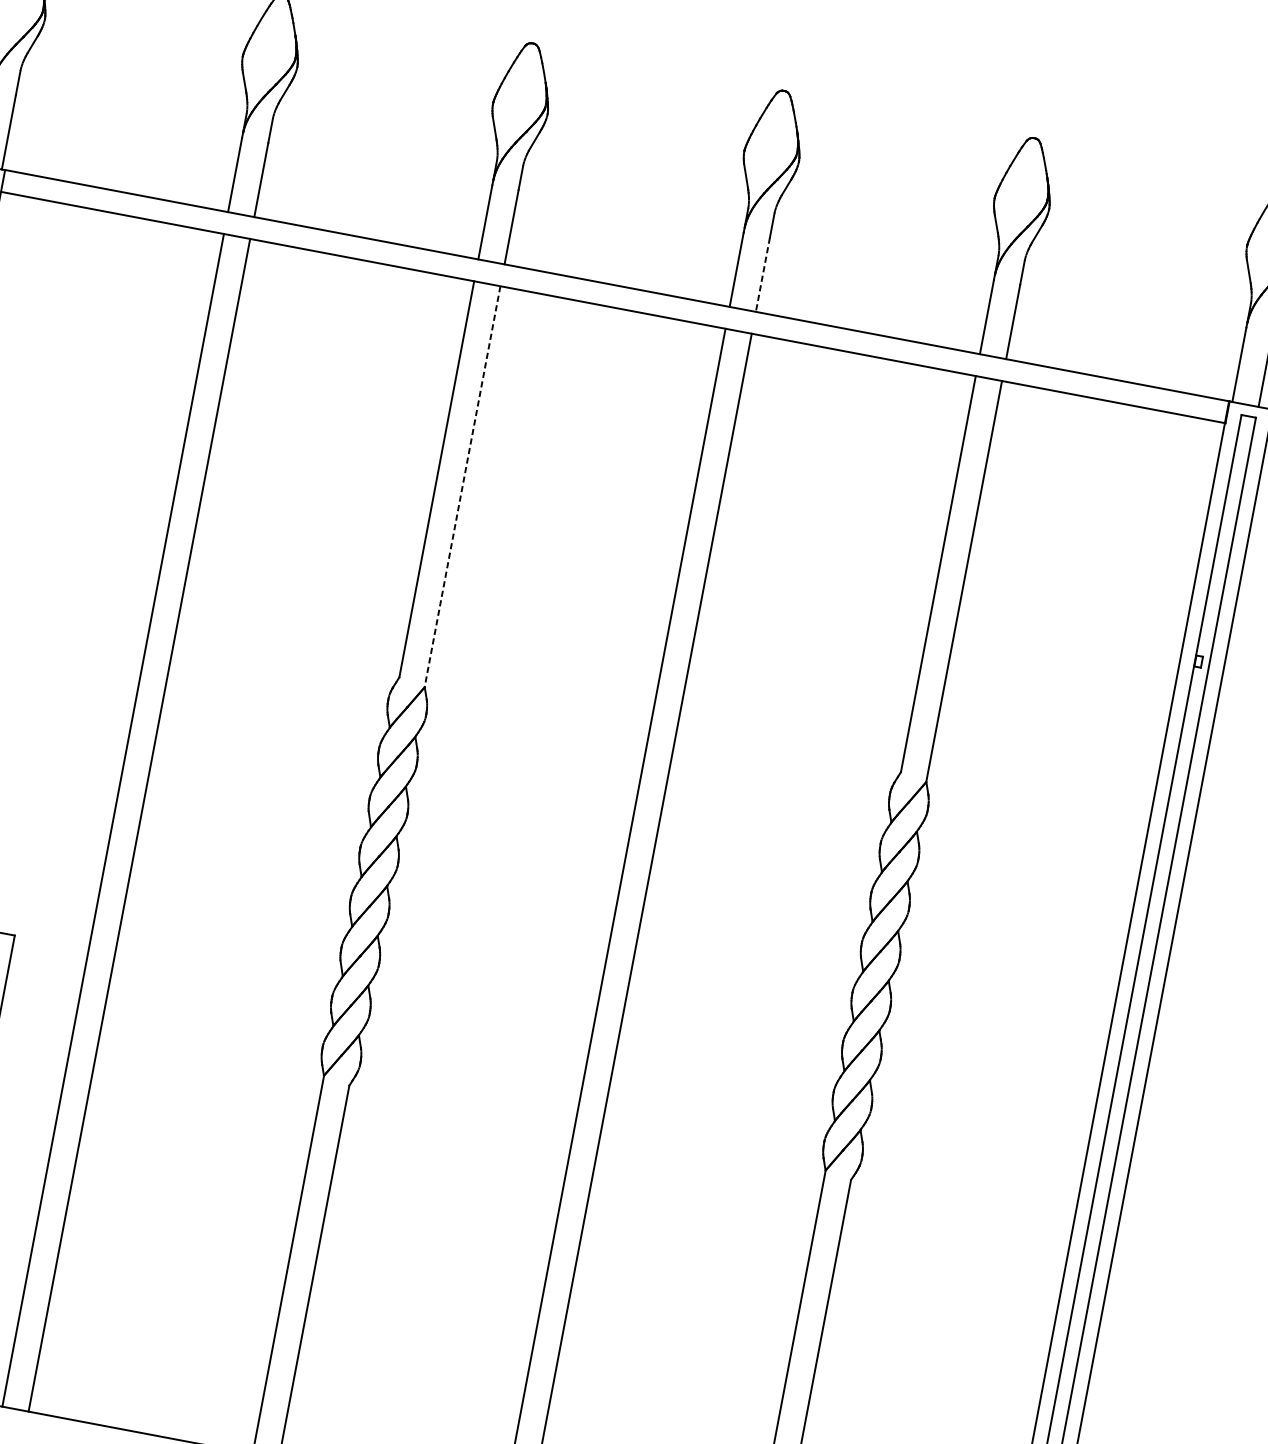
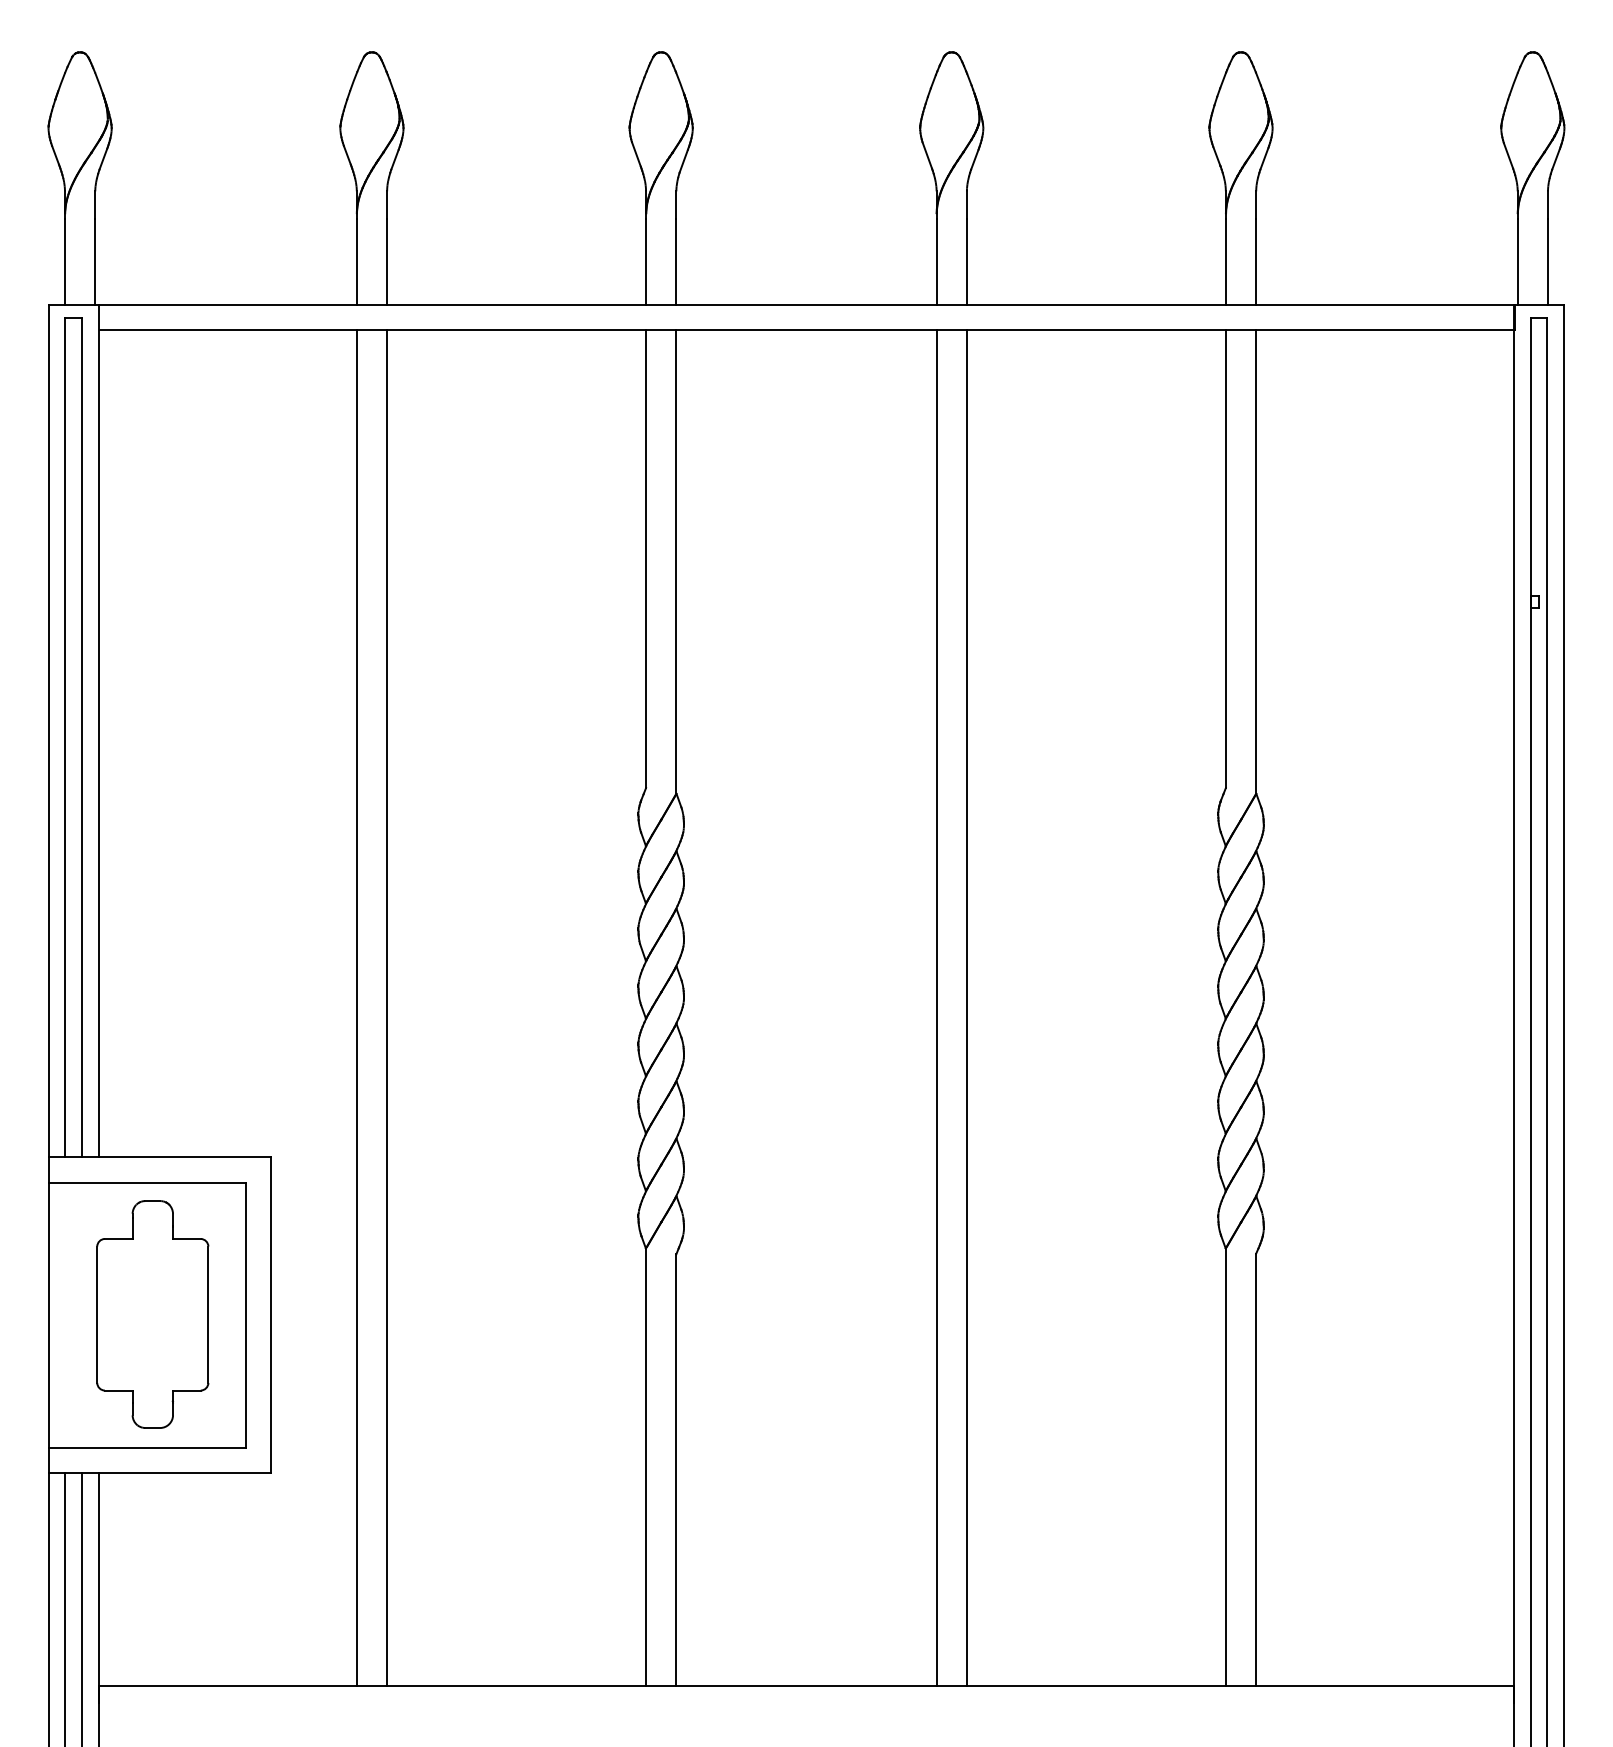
line: (762, 275) -> (966, 262), dashed -> solid
line: (462, 486) -> (676, 561), dashed -> solid

